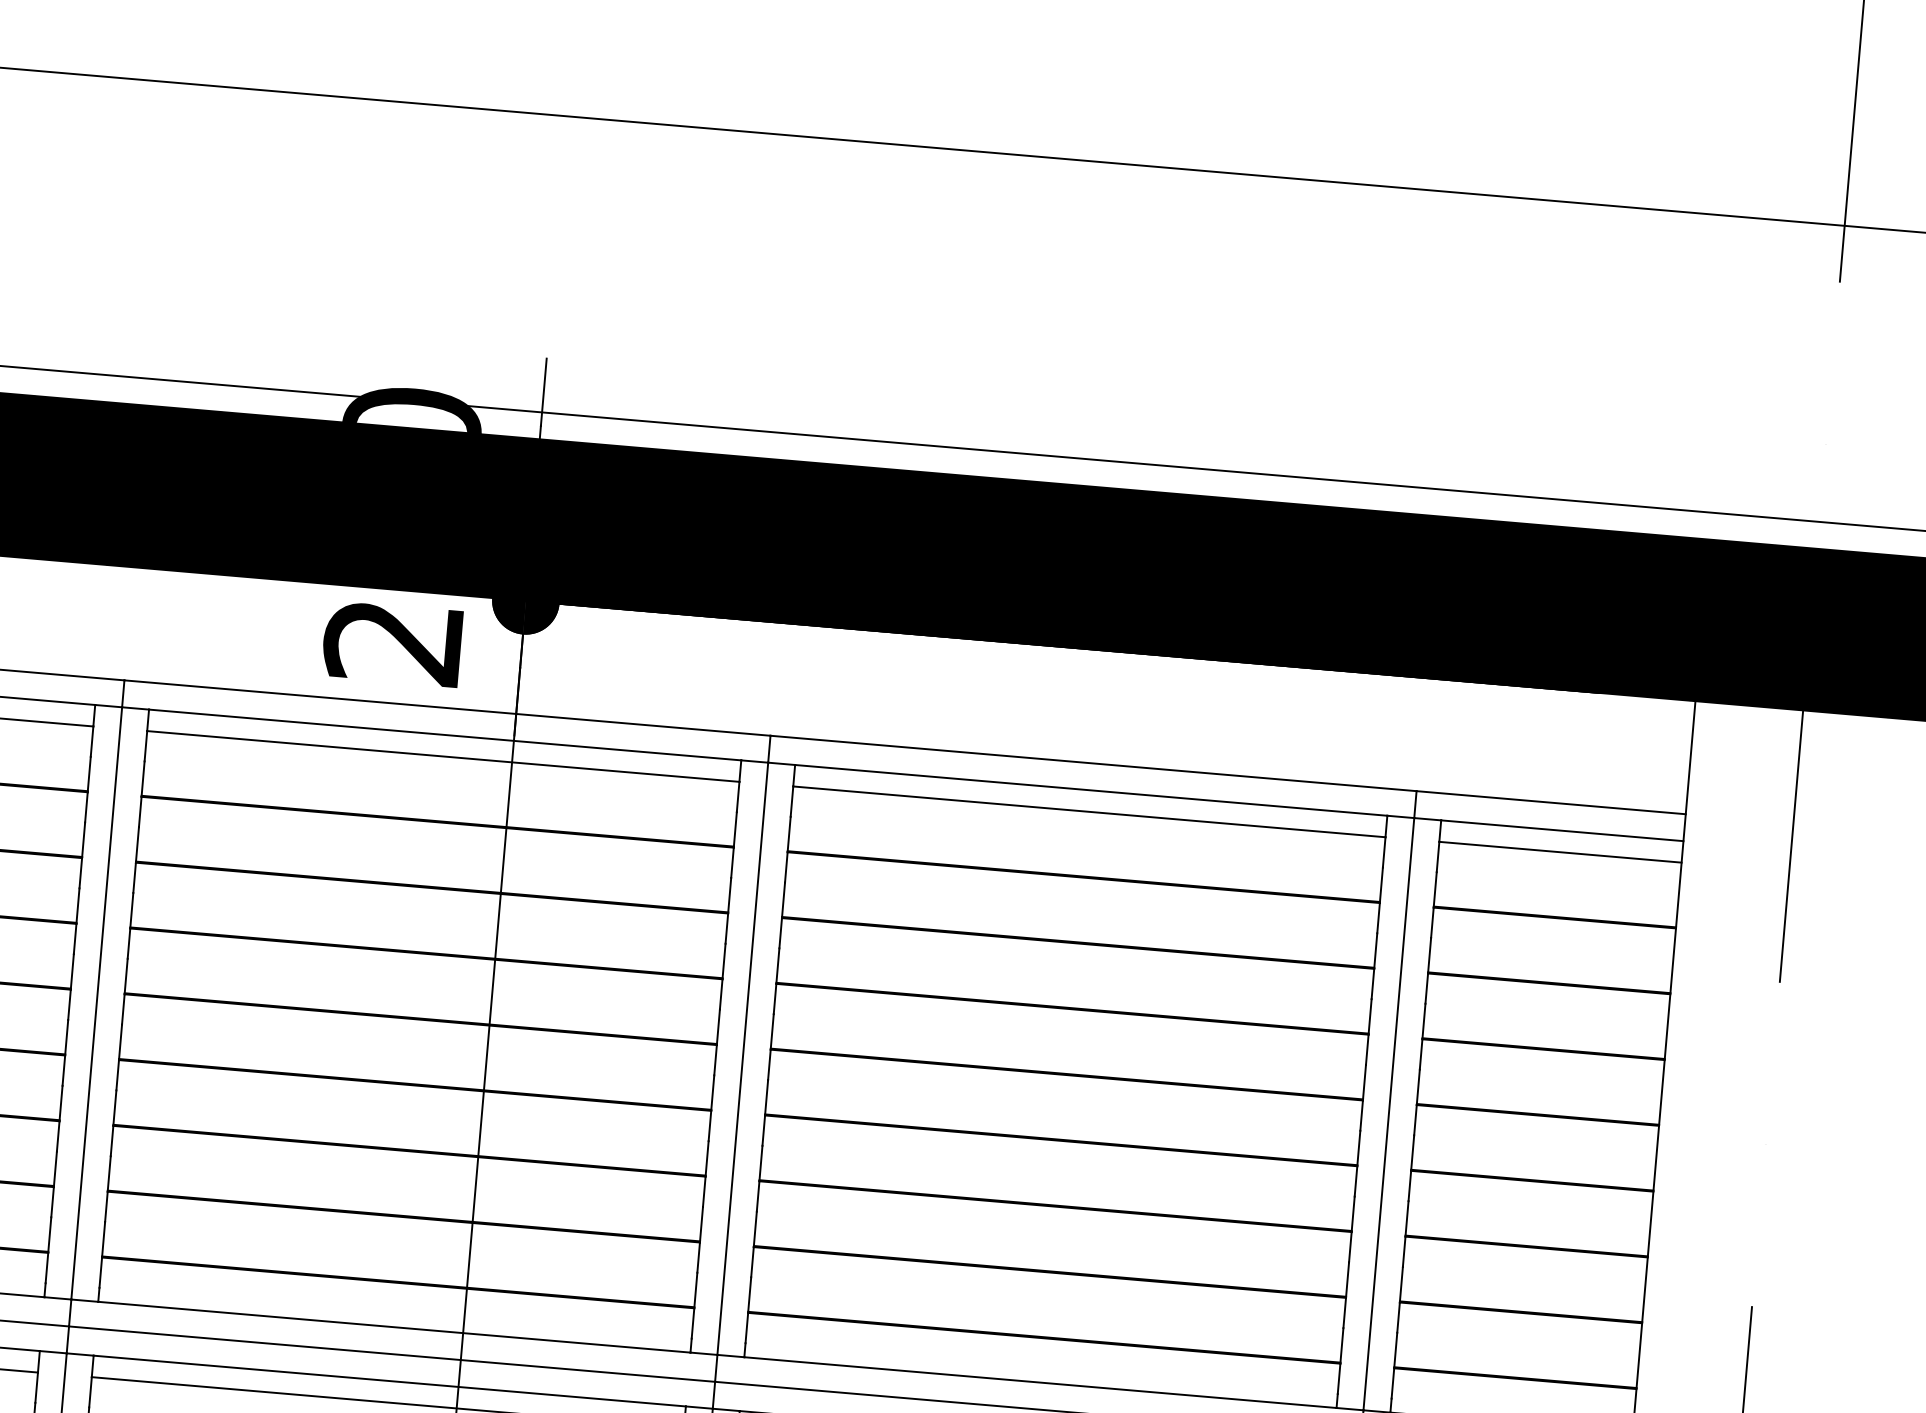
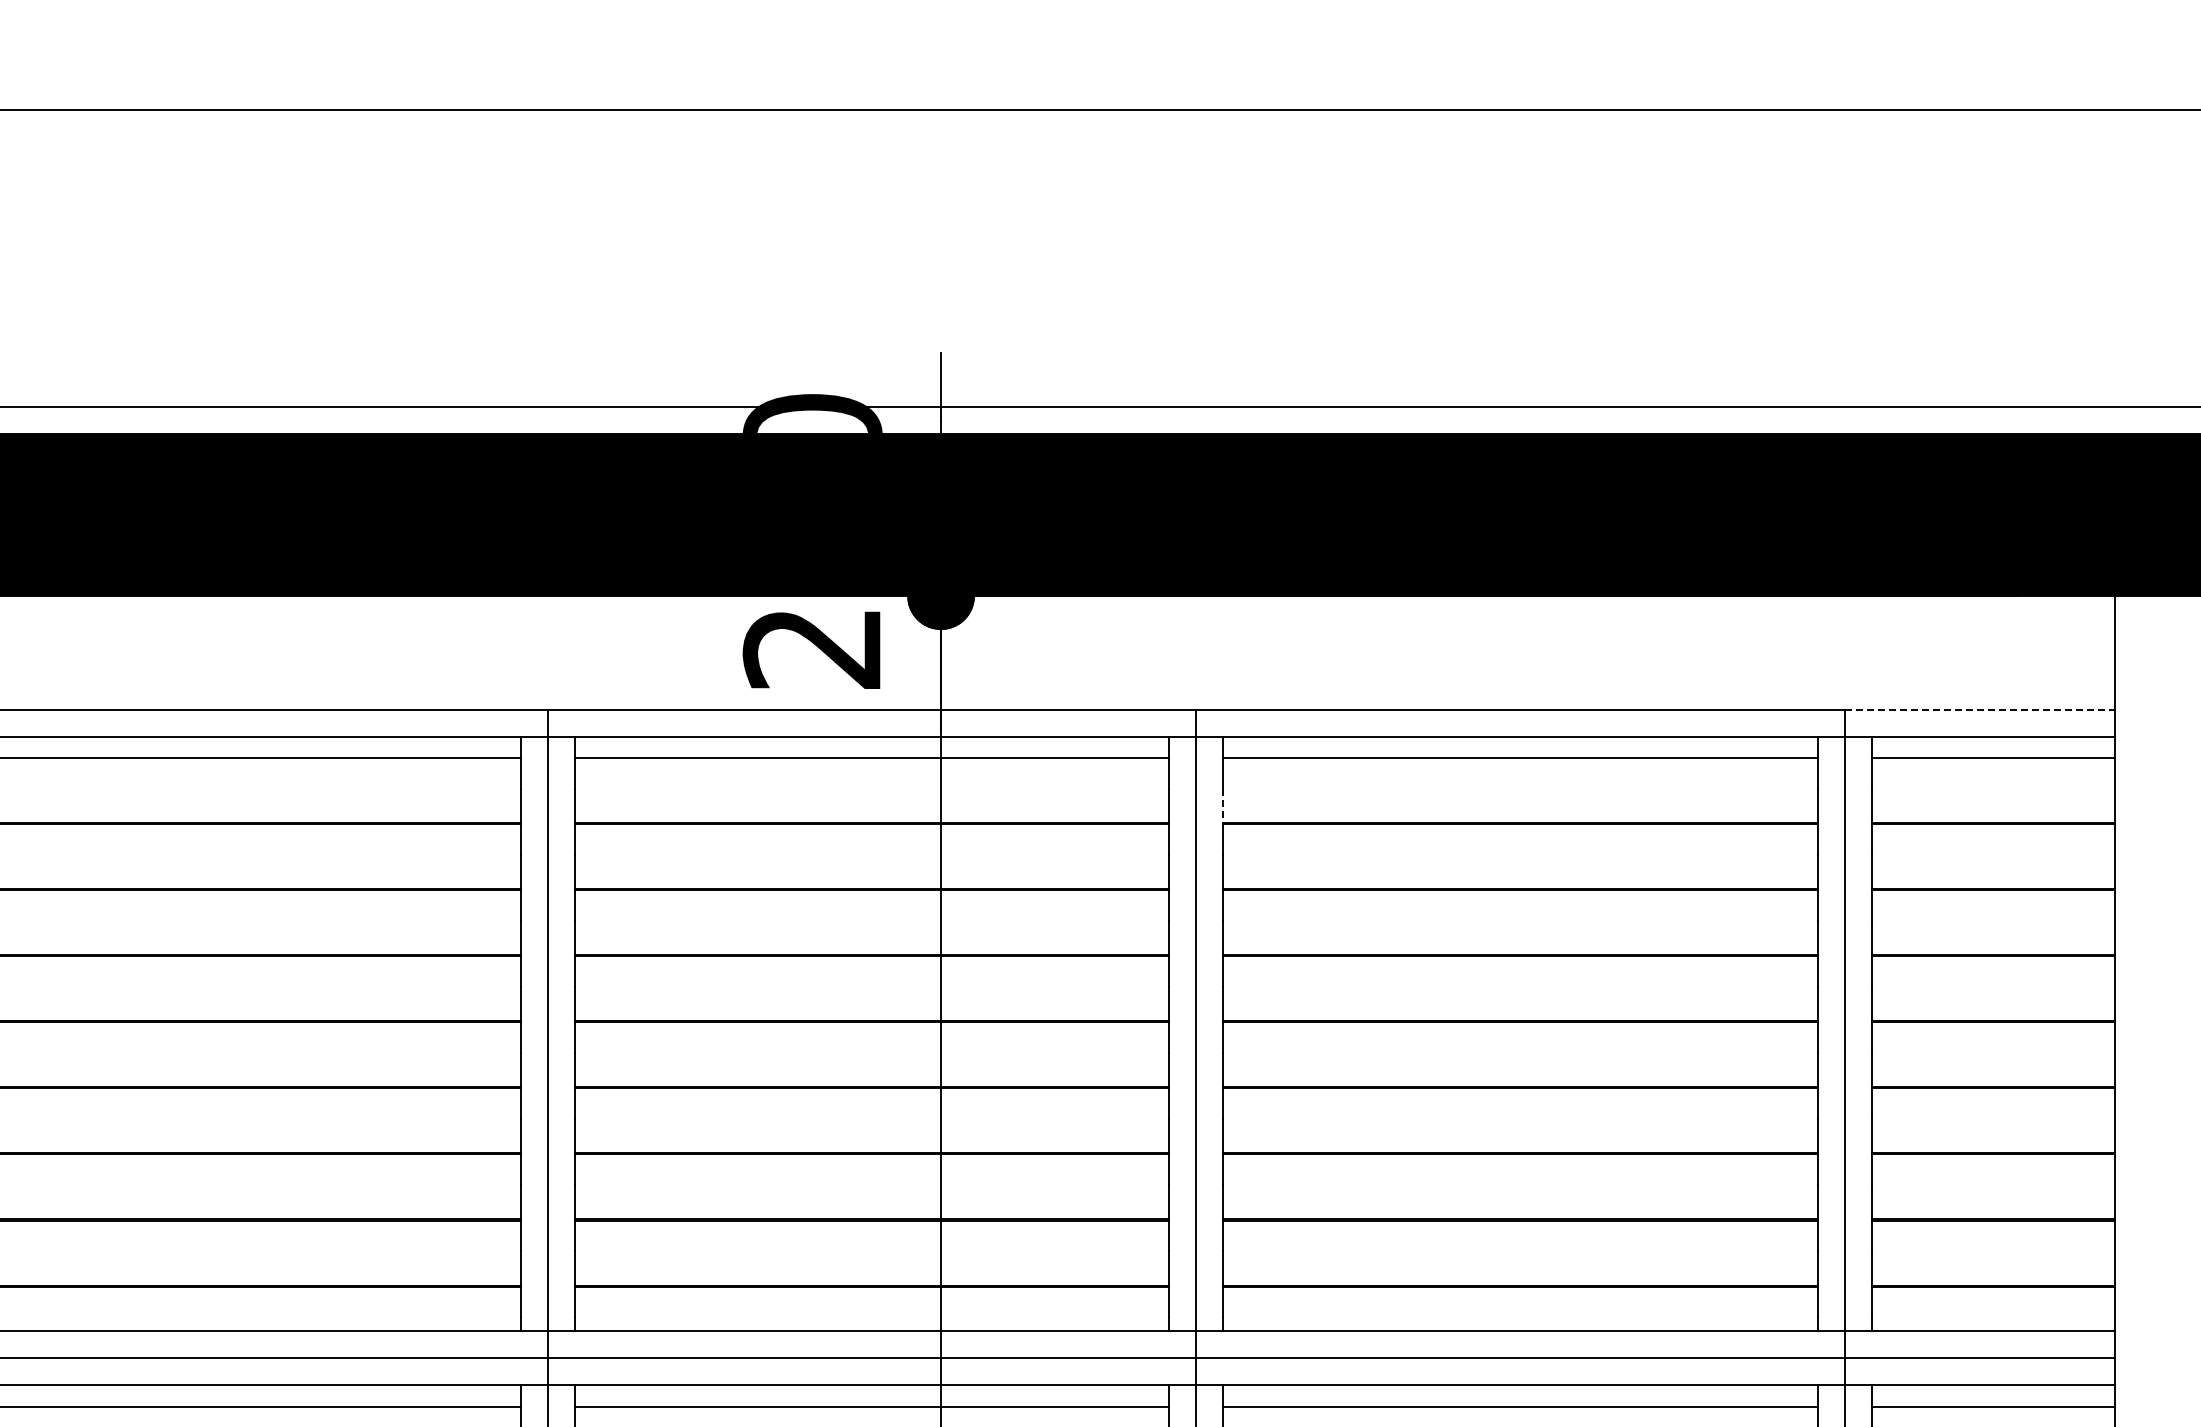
line: (1551, 802) -> (1980, 709), solid -> dashed
line: (789, 834) -> (1223, 806), solid -> dashed

